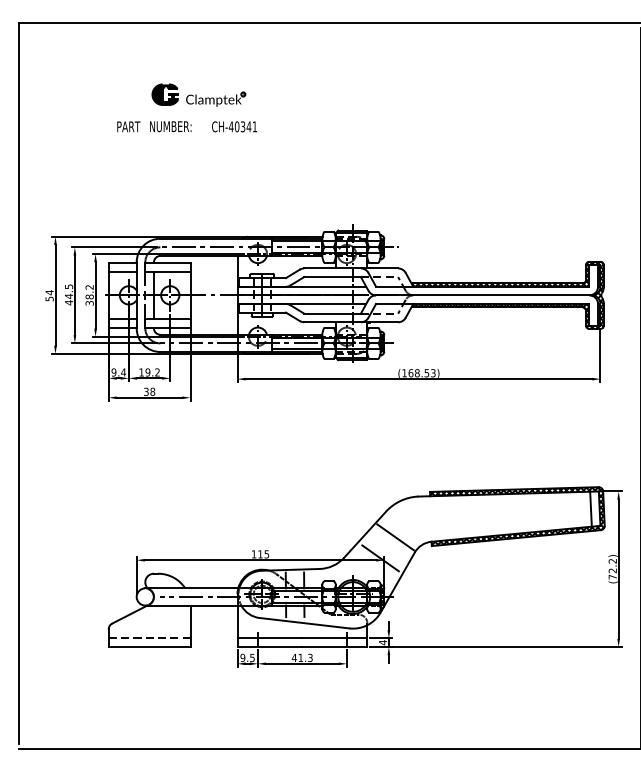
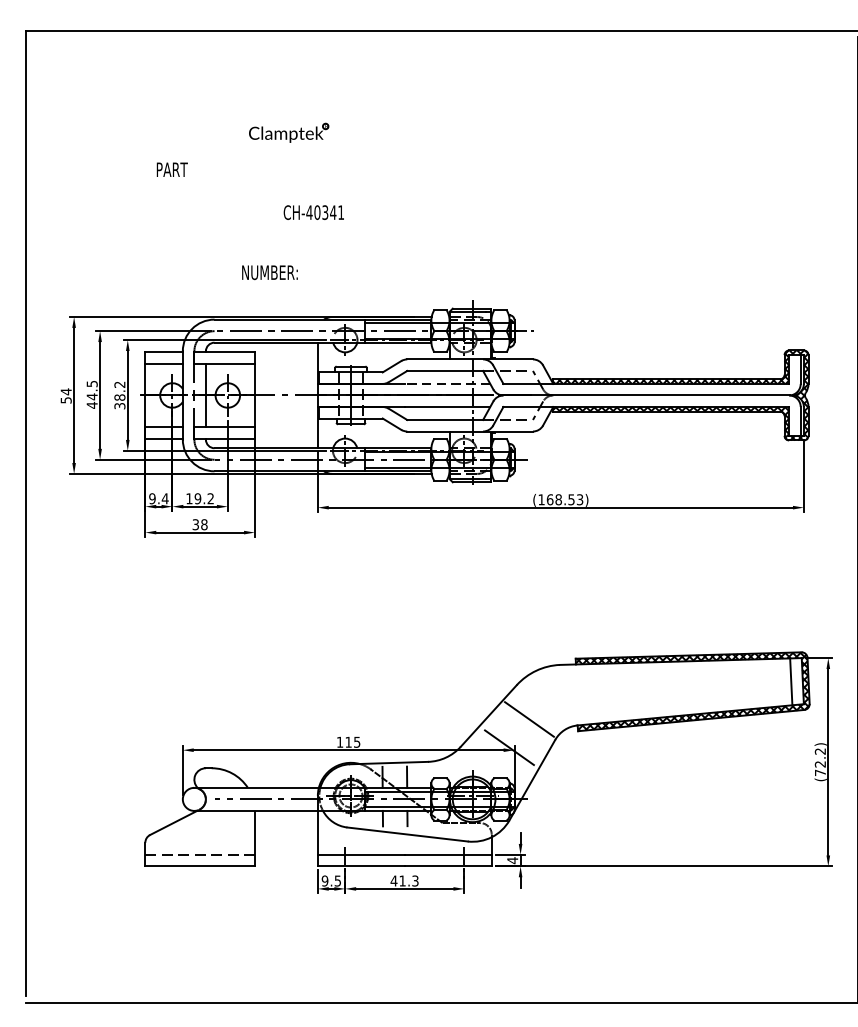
part: (164, 94) -> (220, 126), removed
text: (170, 126) -> (269, 272), moved
text: (234, 126) -> (313, 212), moved
line: (334, 286) -> (447, 383), solid -> dashed

